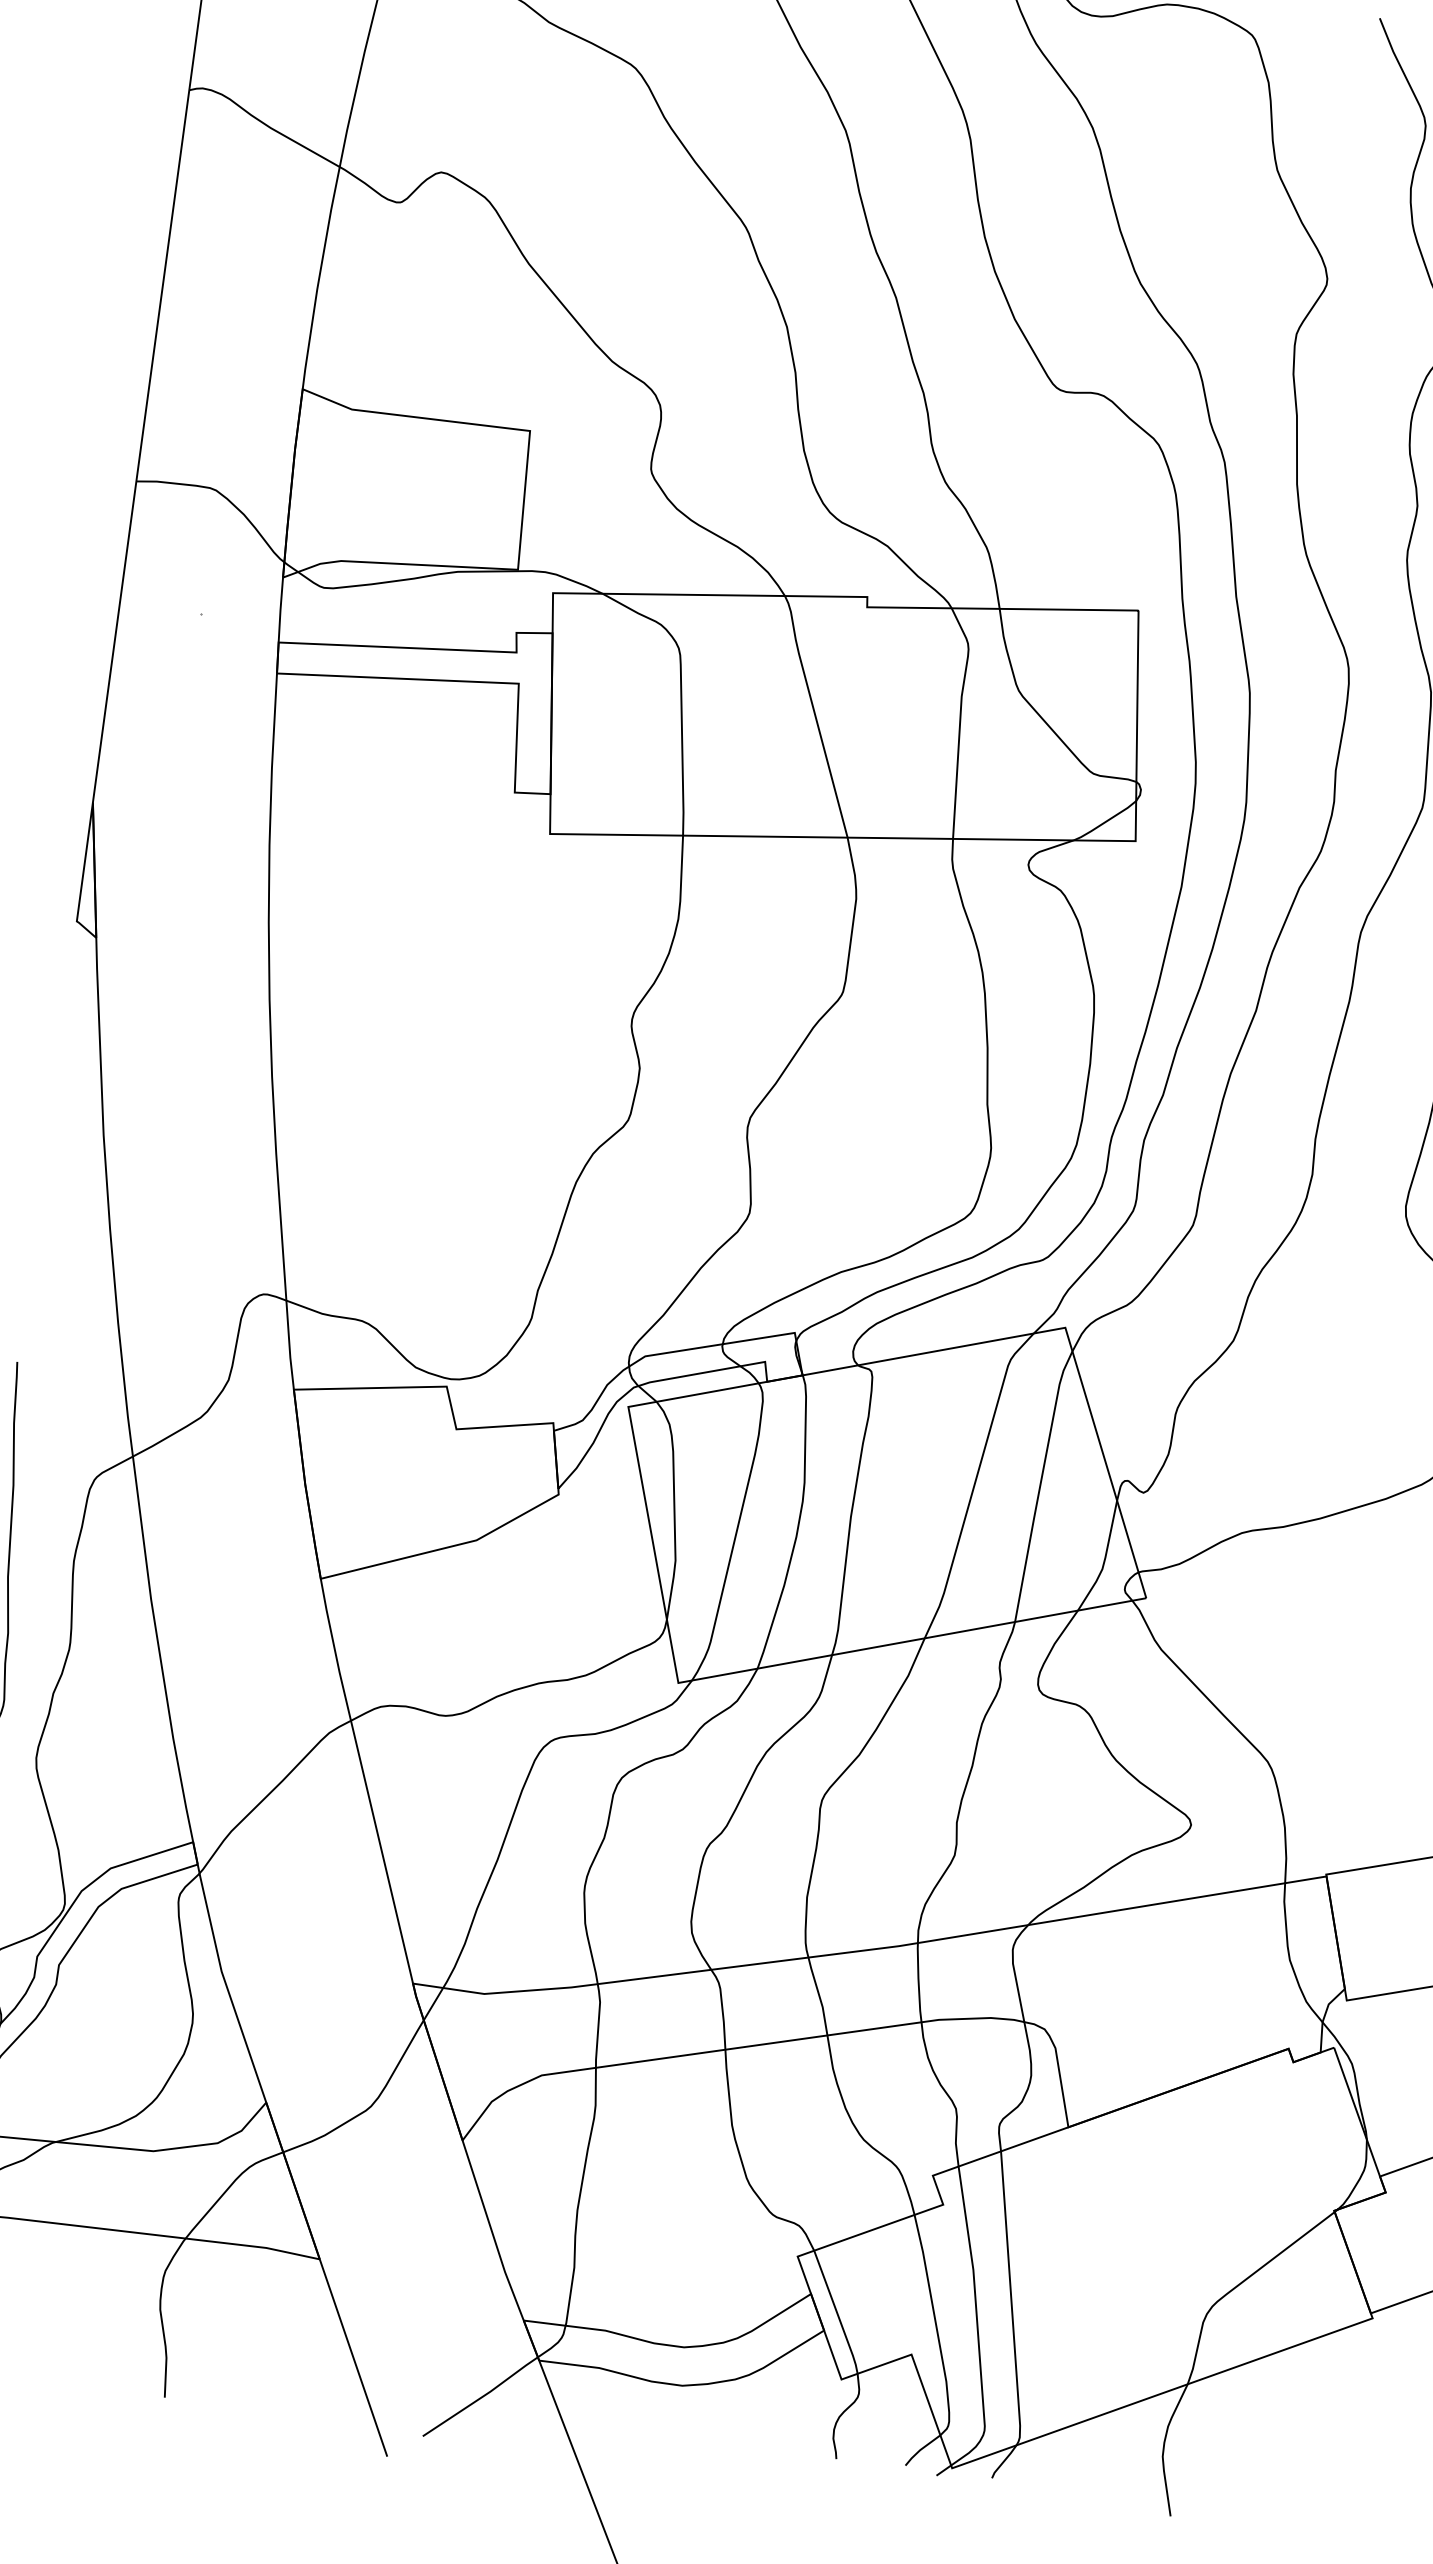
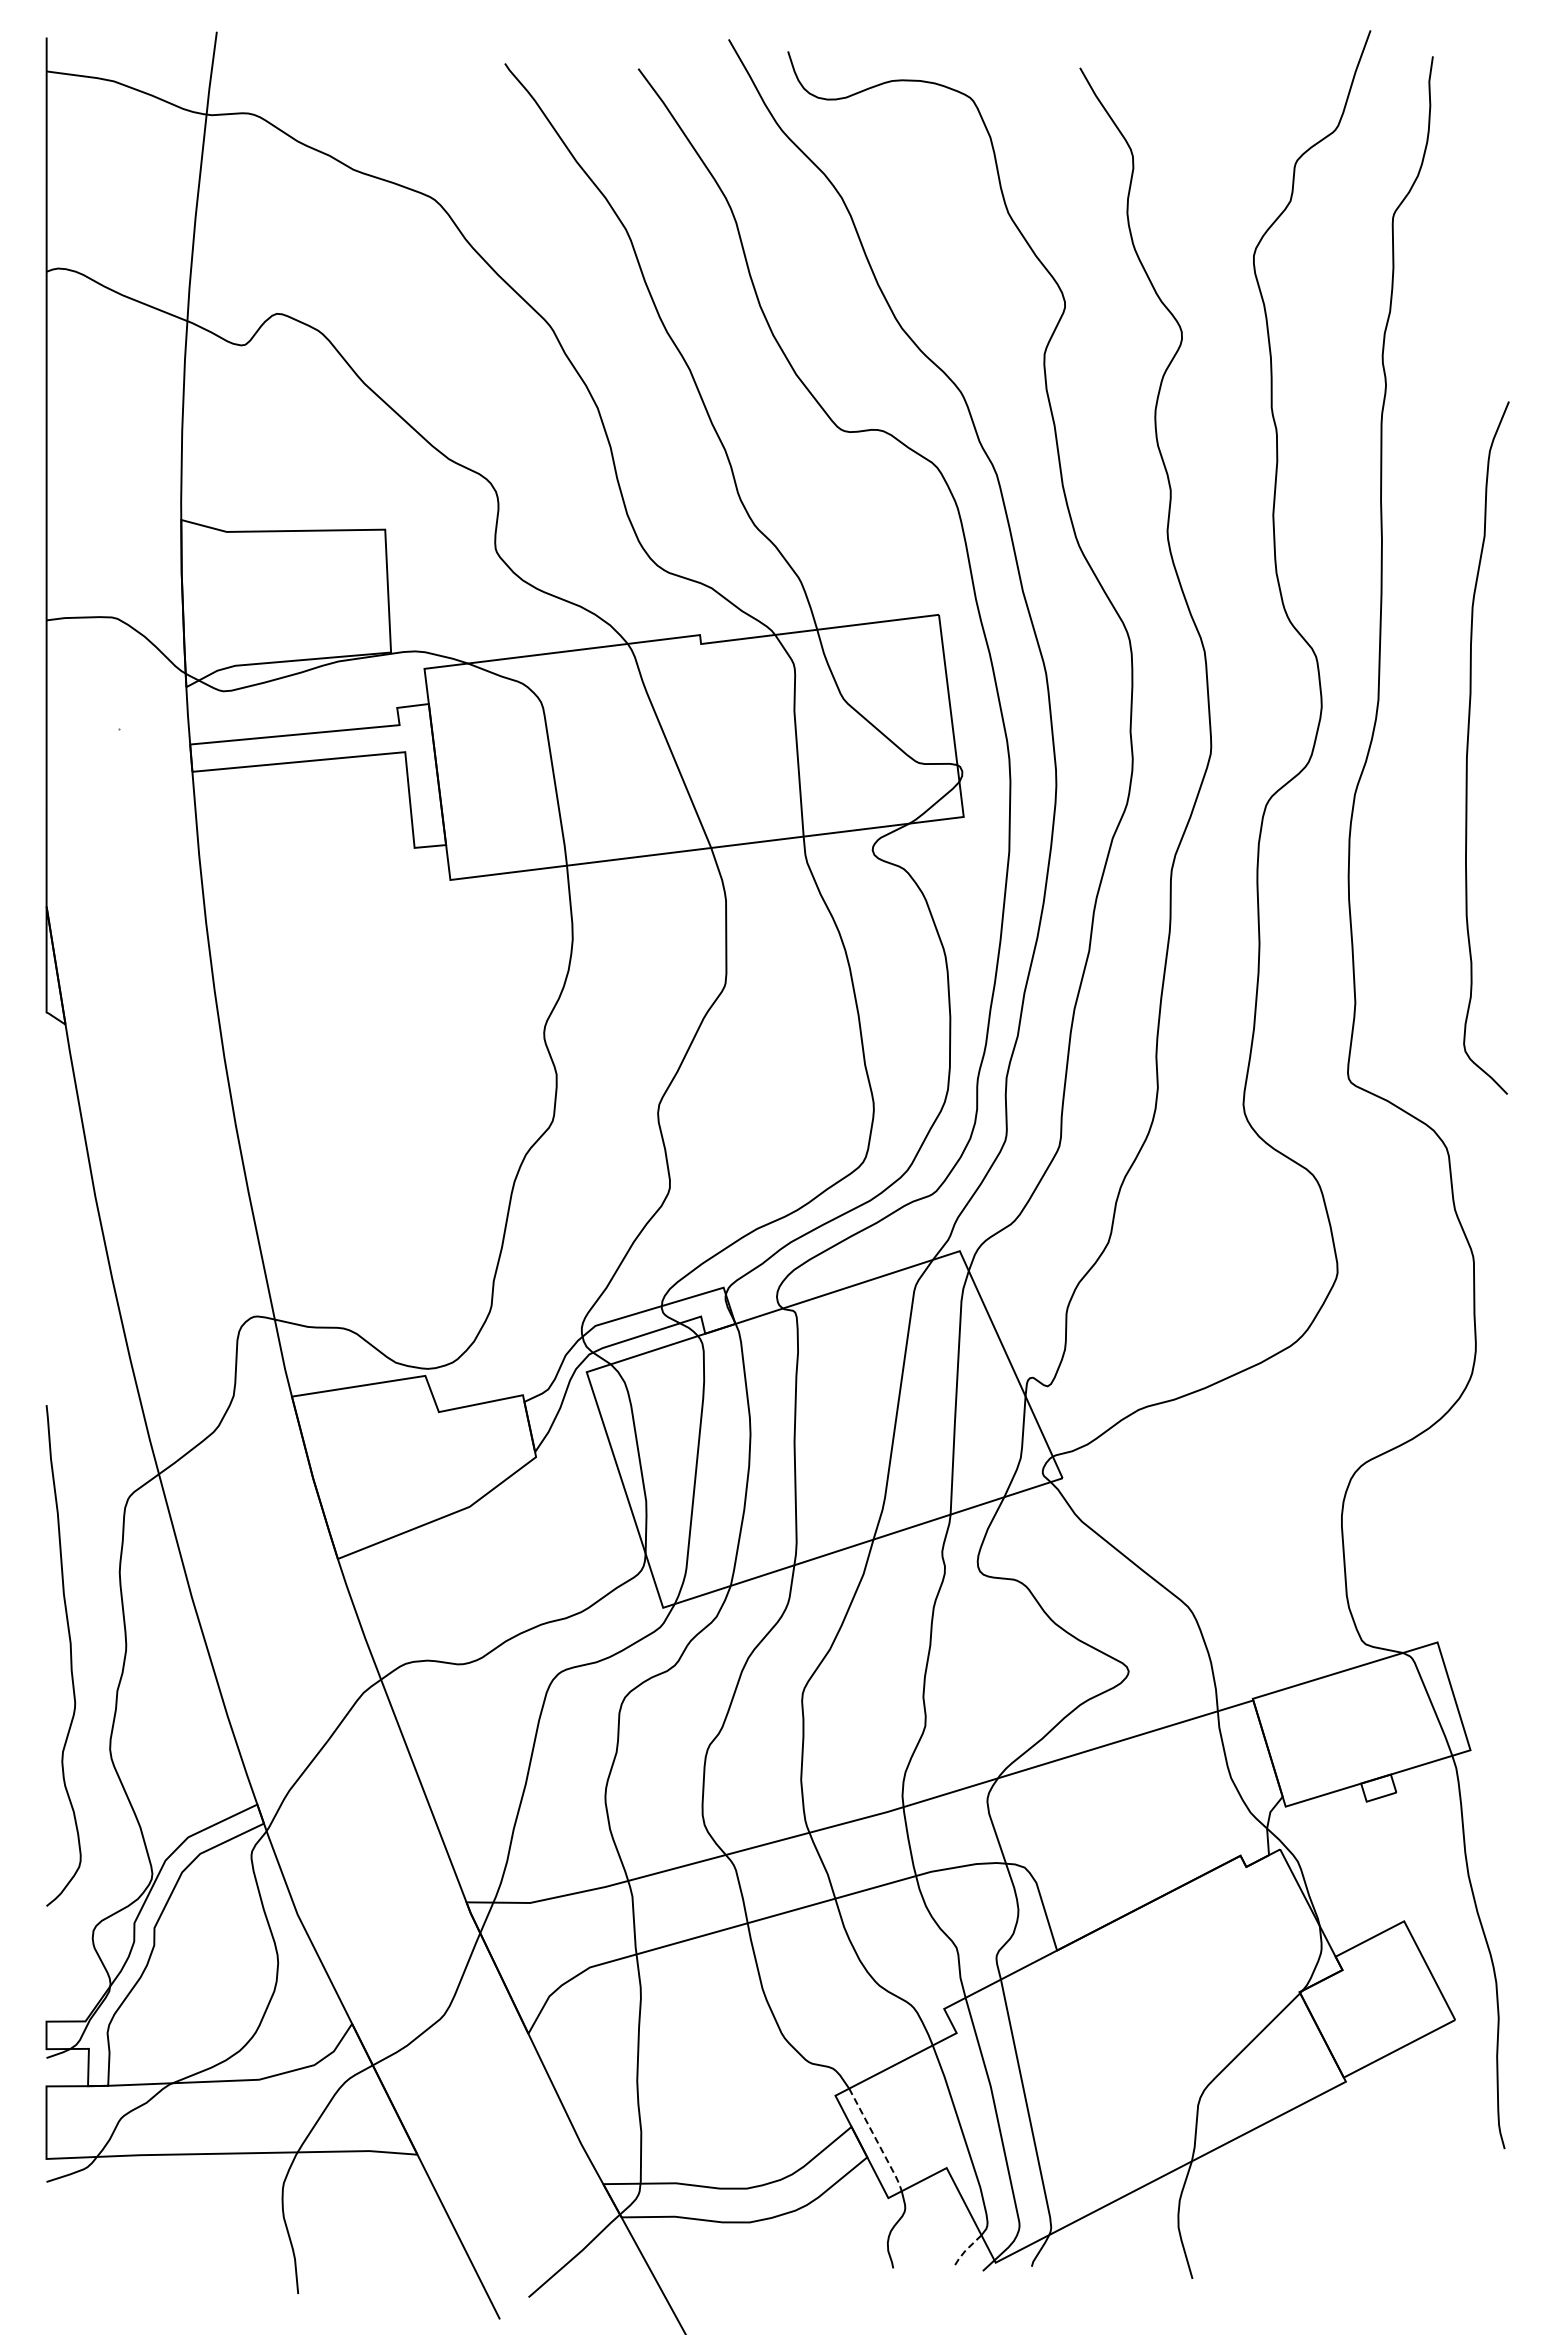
line: (837, 2314) -> (877, 2141), solid -> dashed
line: (920, 2449) -> (965, 2250), solid -> dashed

